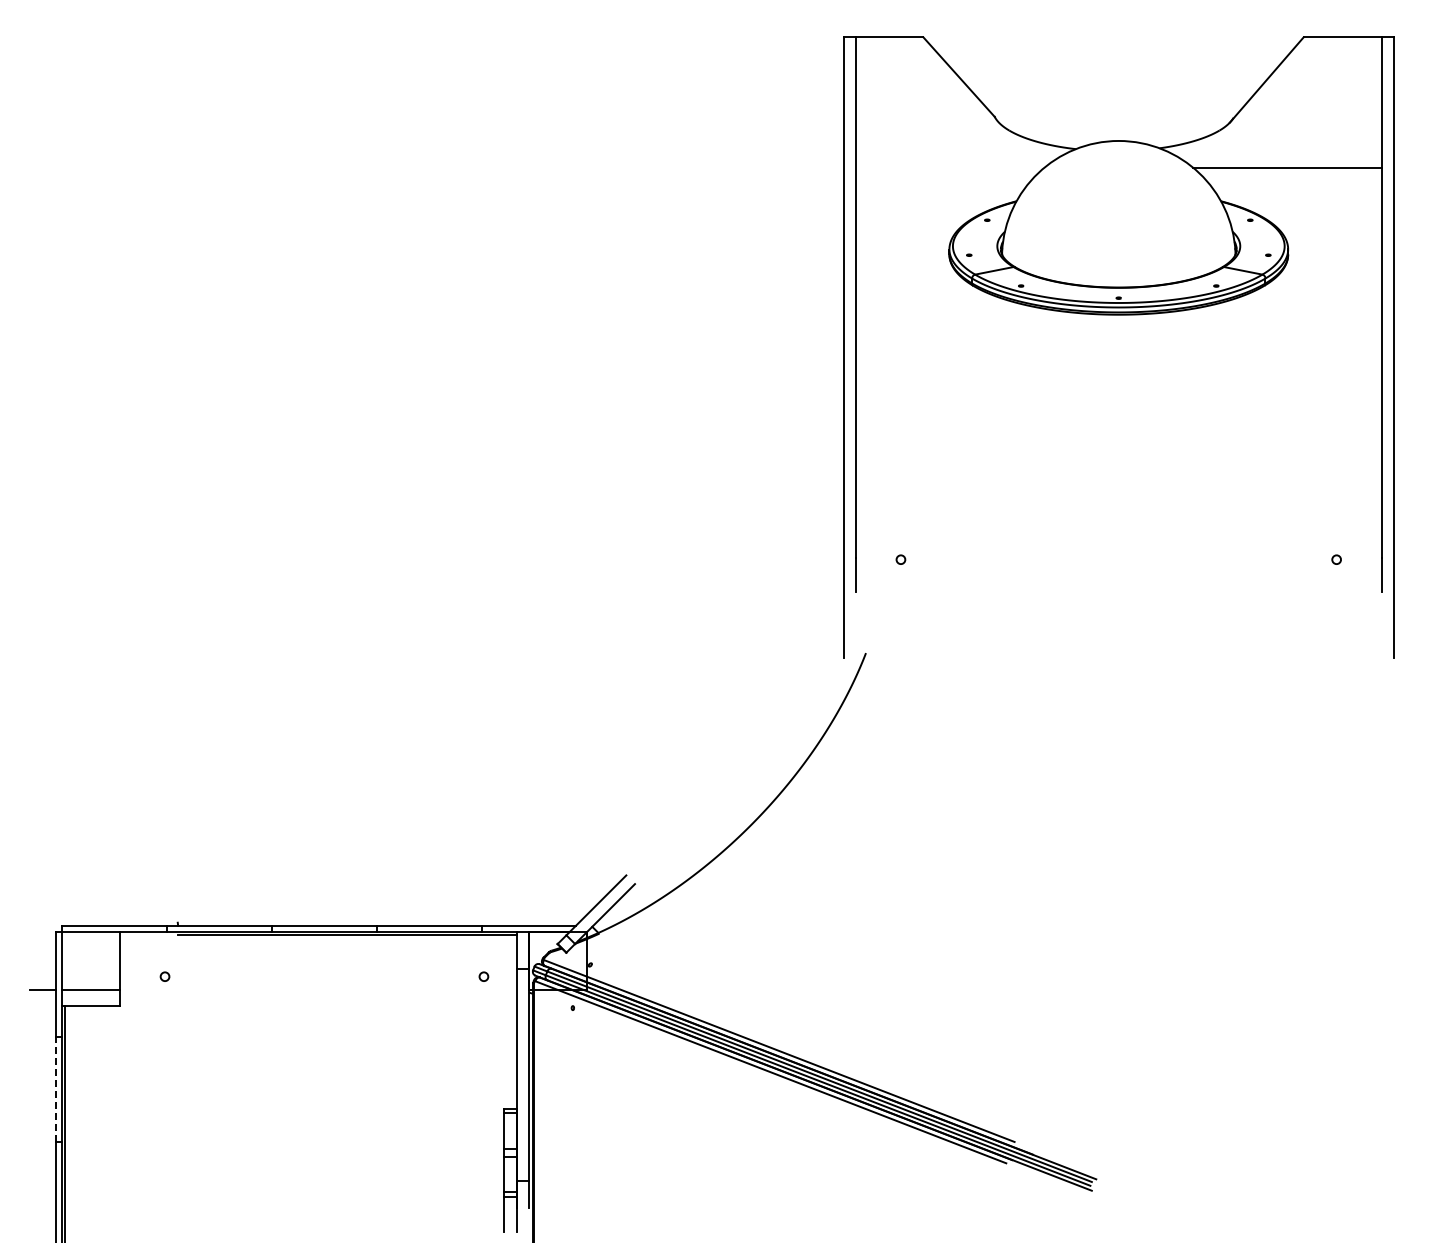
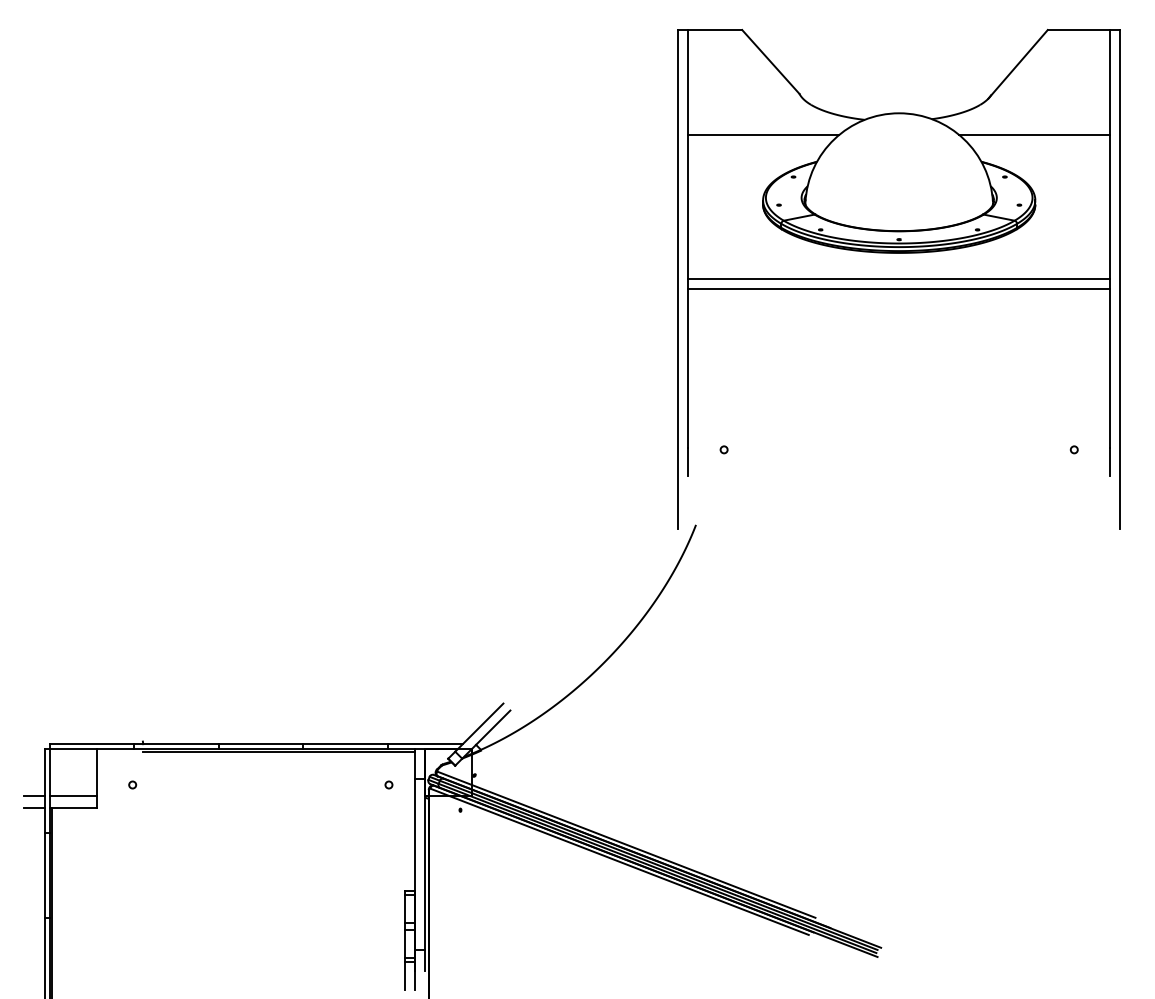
line: (949, 167) -> (763, 134), added
line: (1118, 347) -> (898, 279), added
line: (1118, 359) -> (898, 288), added
line: (42, 1005) -> (34, 808), added
line: (55, 1089) -> (44, 875), dashed -> solid

